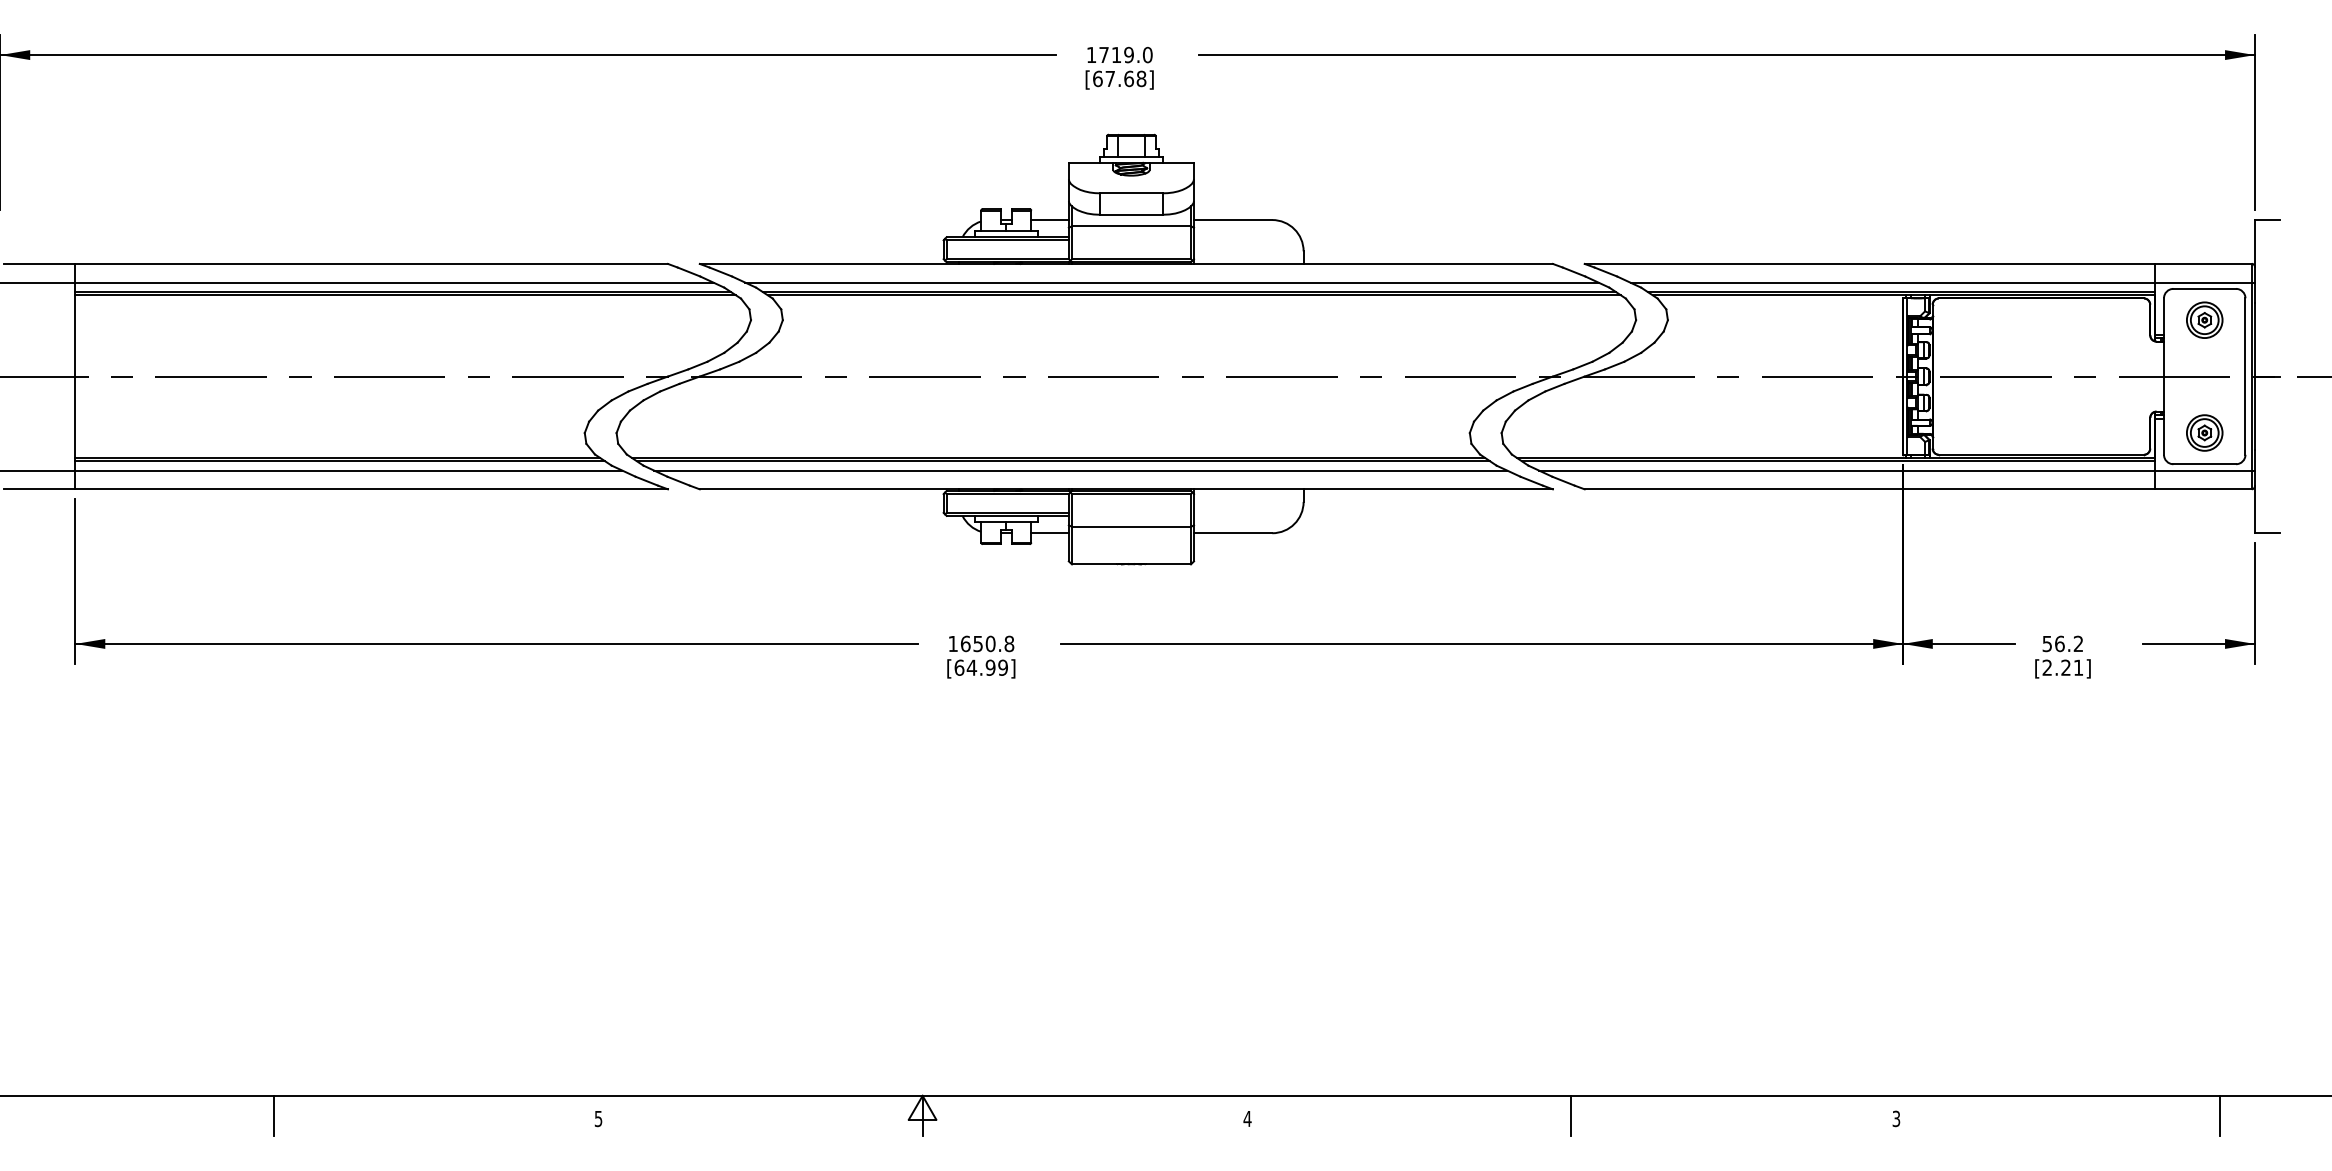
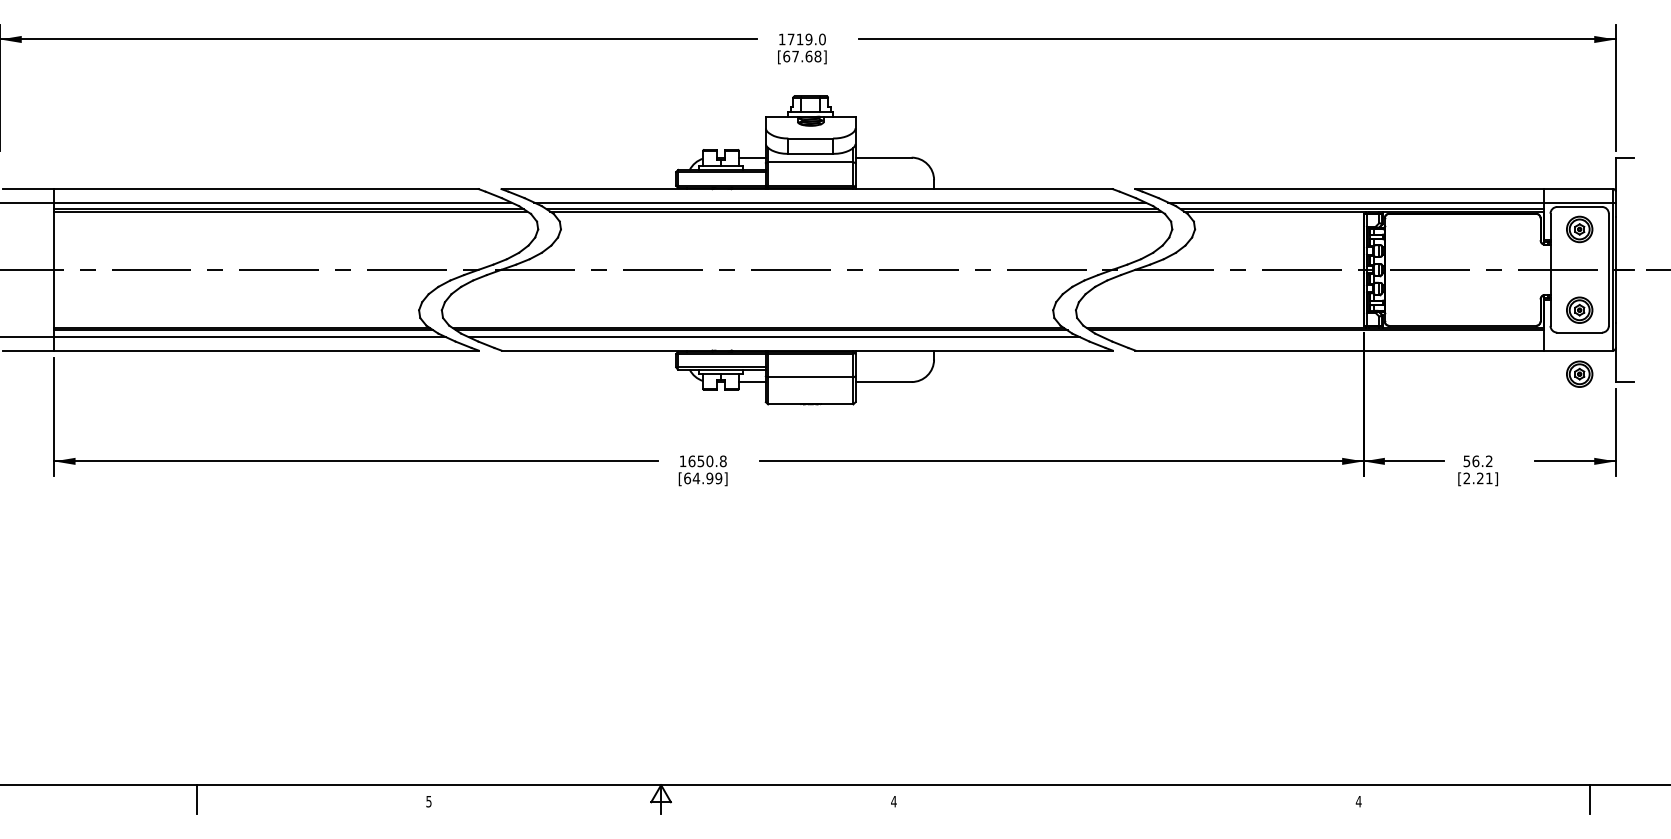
line: (1896, 471) -> (1358, 337), removed
part: (2204, 521) -> (1579, 373), added
line: (1570, 1115) -> (1125, 799), removed
text: (1896, 1118) -> (1358, 801), 3 -> 4

